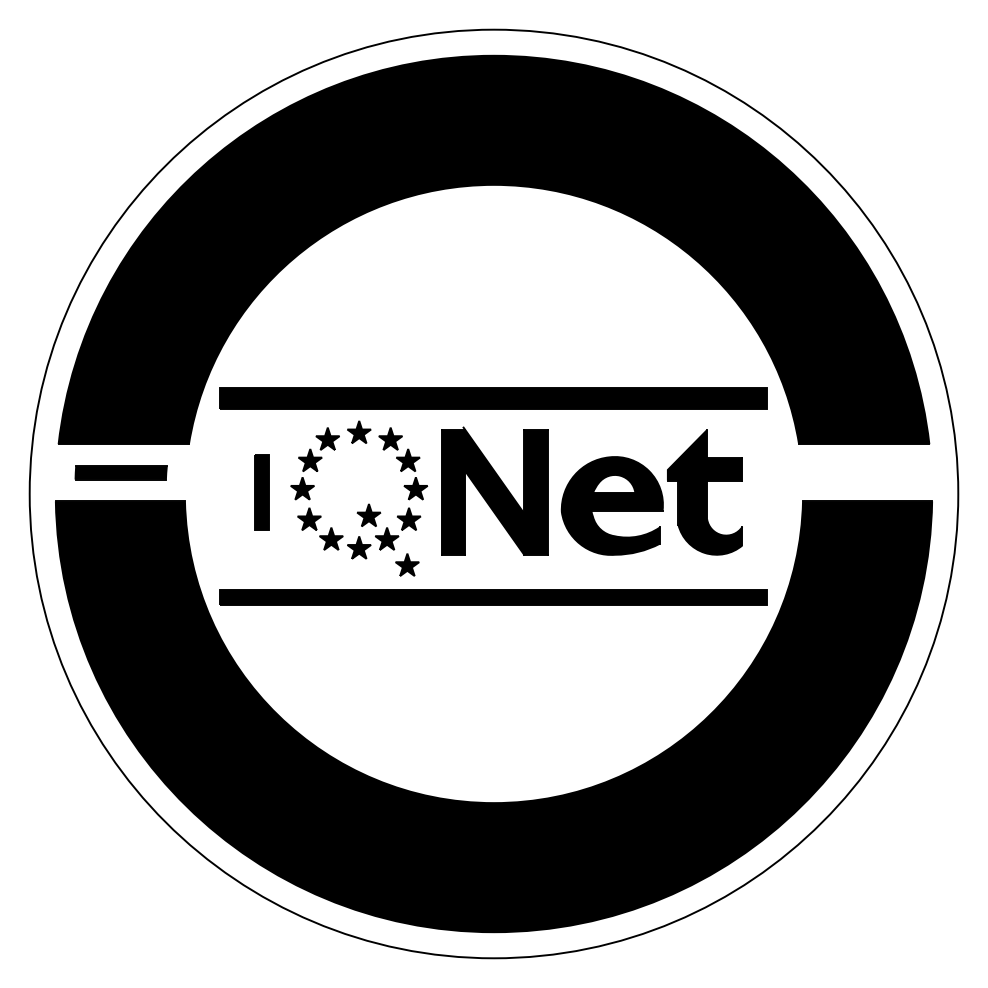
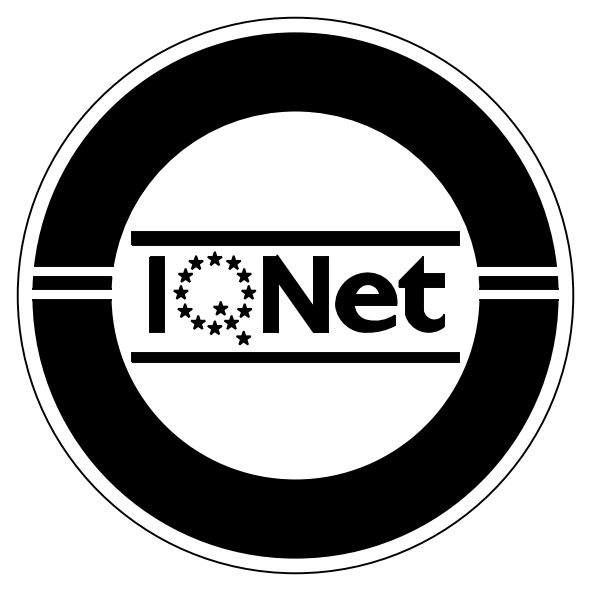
part: (121, 472) -> (72, 282), size x1.43
part: (866, 472) -> (518, 282), added
part: (261, 492) -> (156, 294), size x1.67

